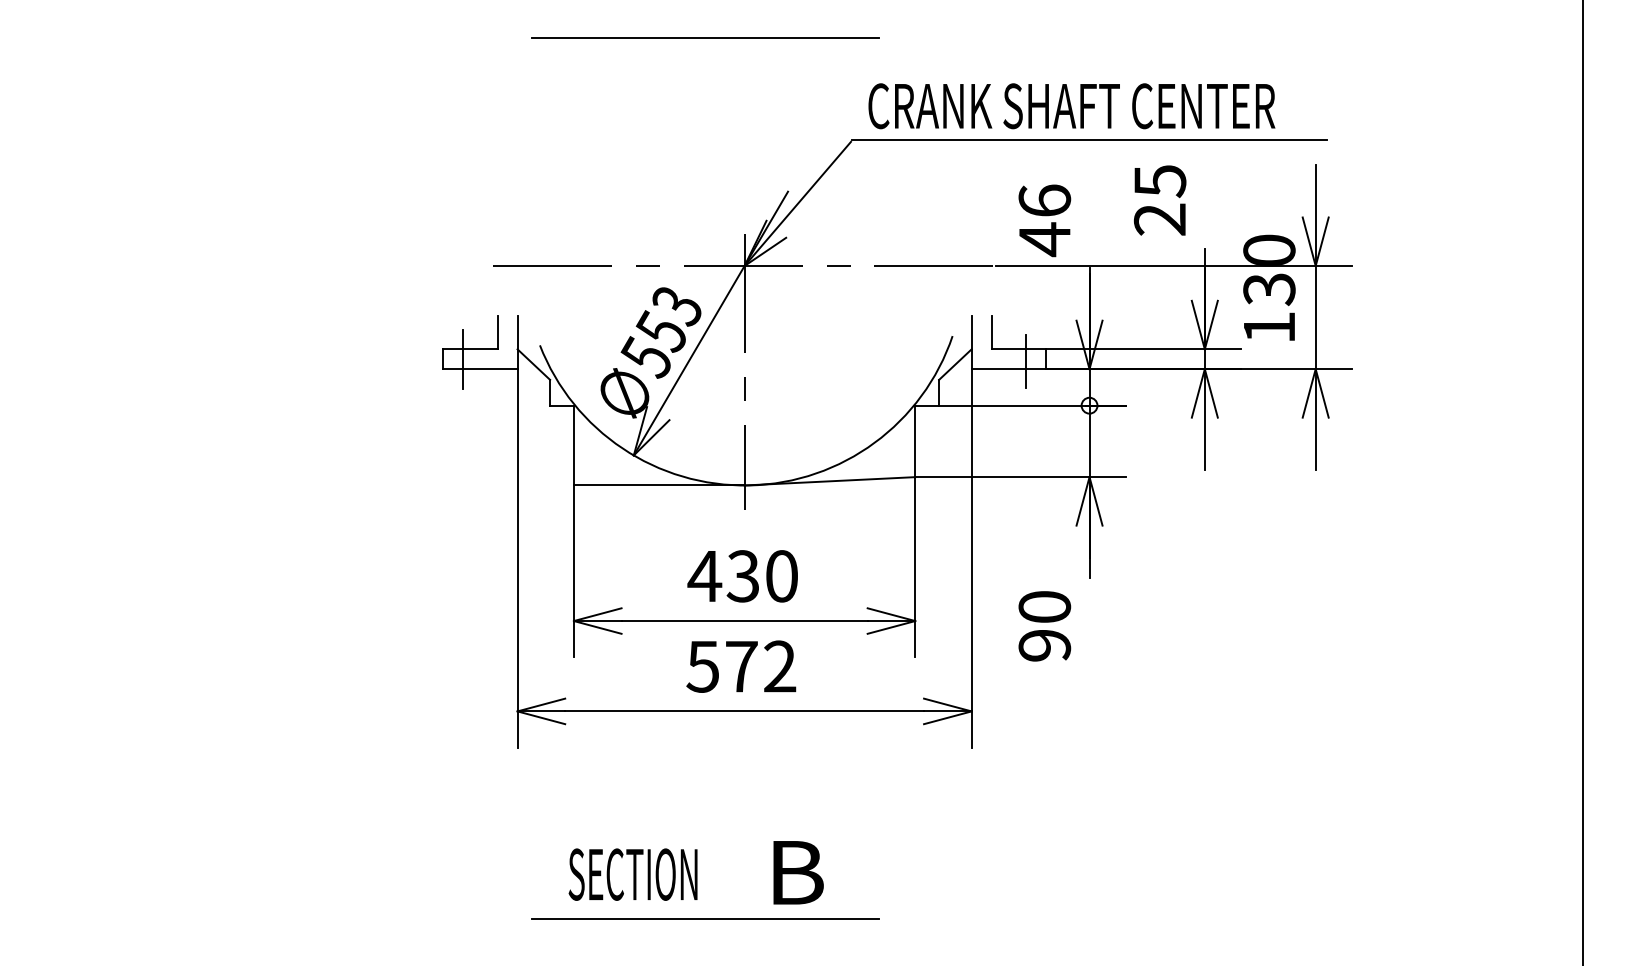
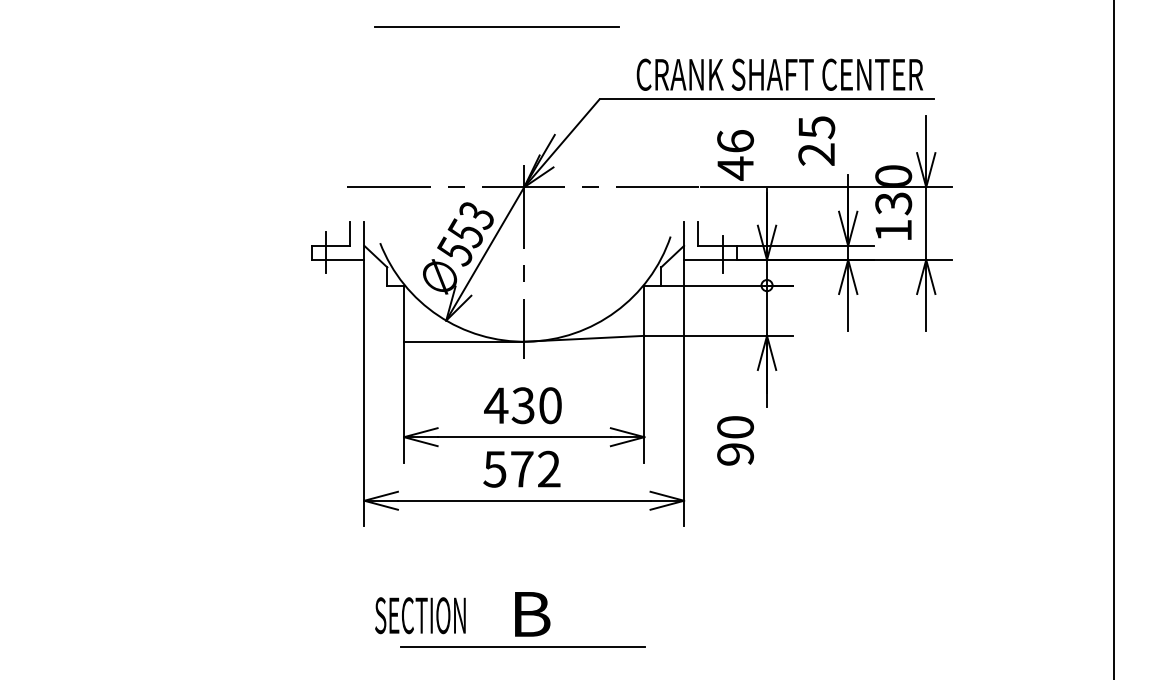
text: (1071, 106) -> (779, 74), moved
text: (798, 872) -> (532, 614), moved
text: (632, 874) -> (419, 615), moved
line: (705, 918) -> (522, 646), moved

